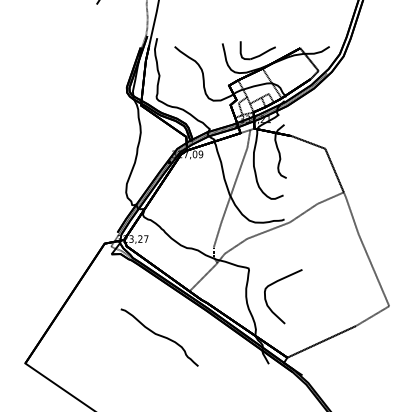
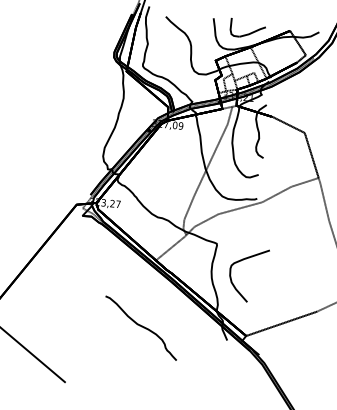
part: (159, 337) -> (141, 328), moved

